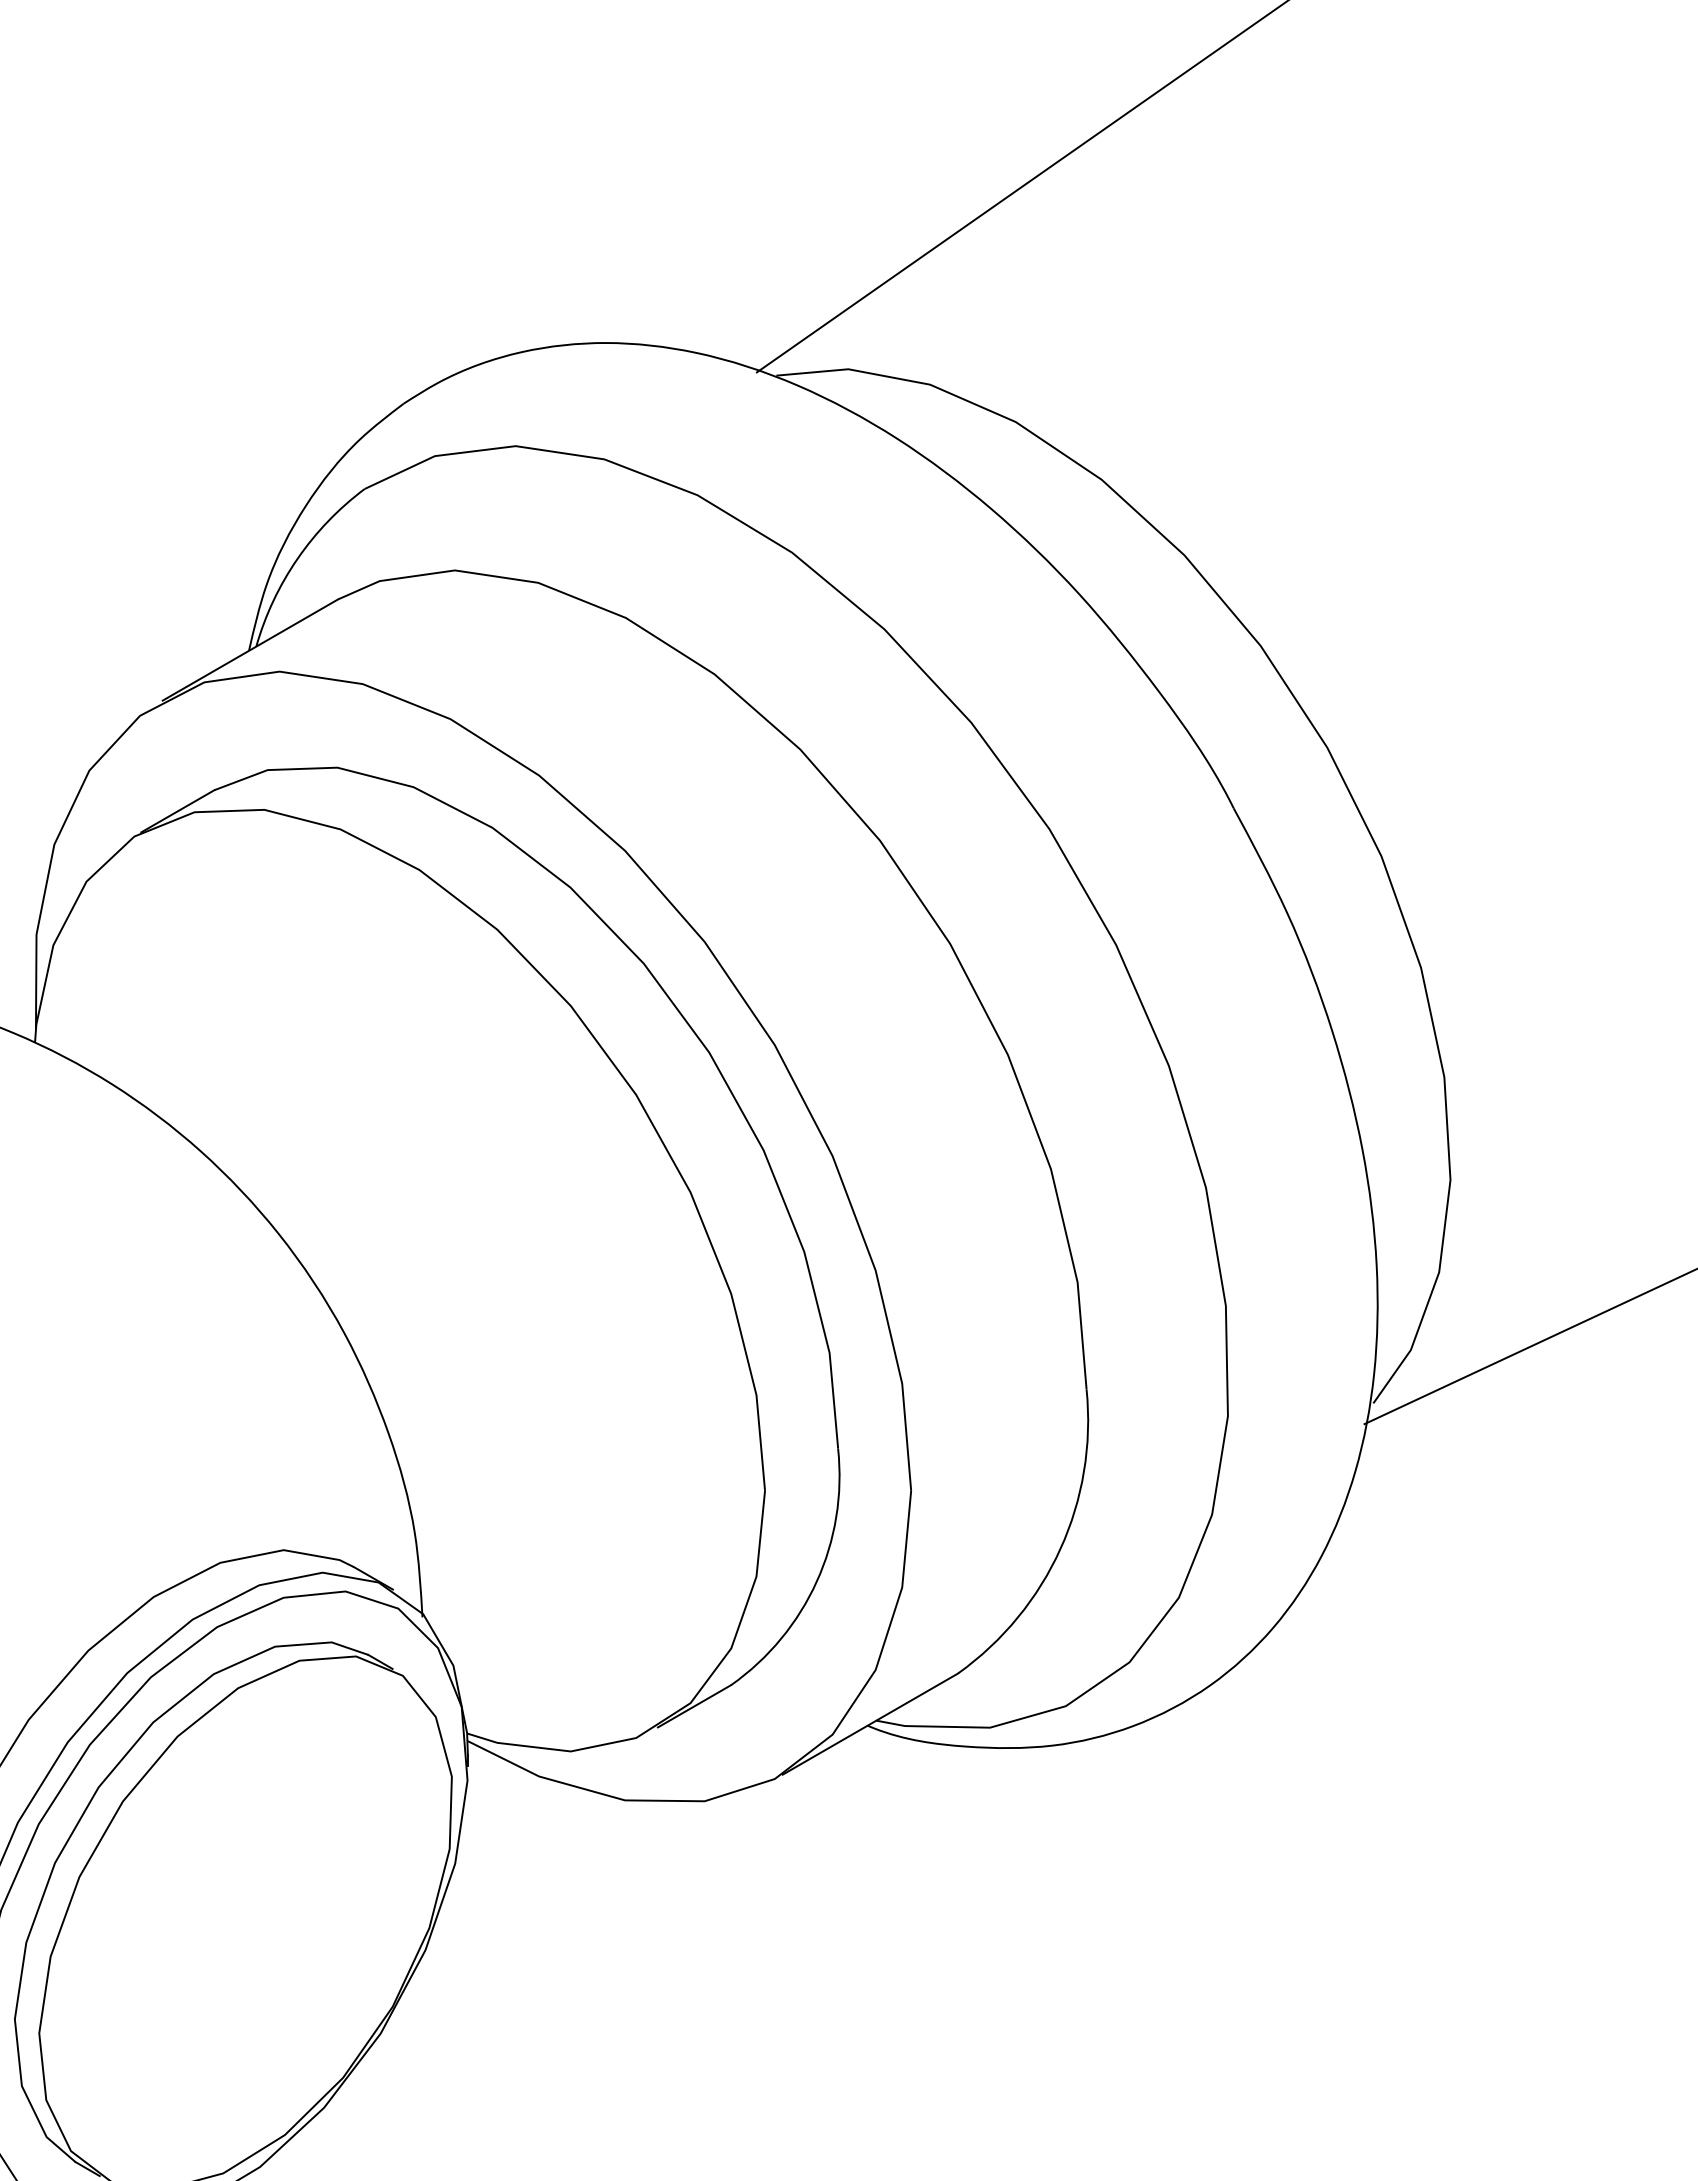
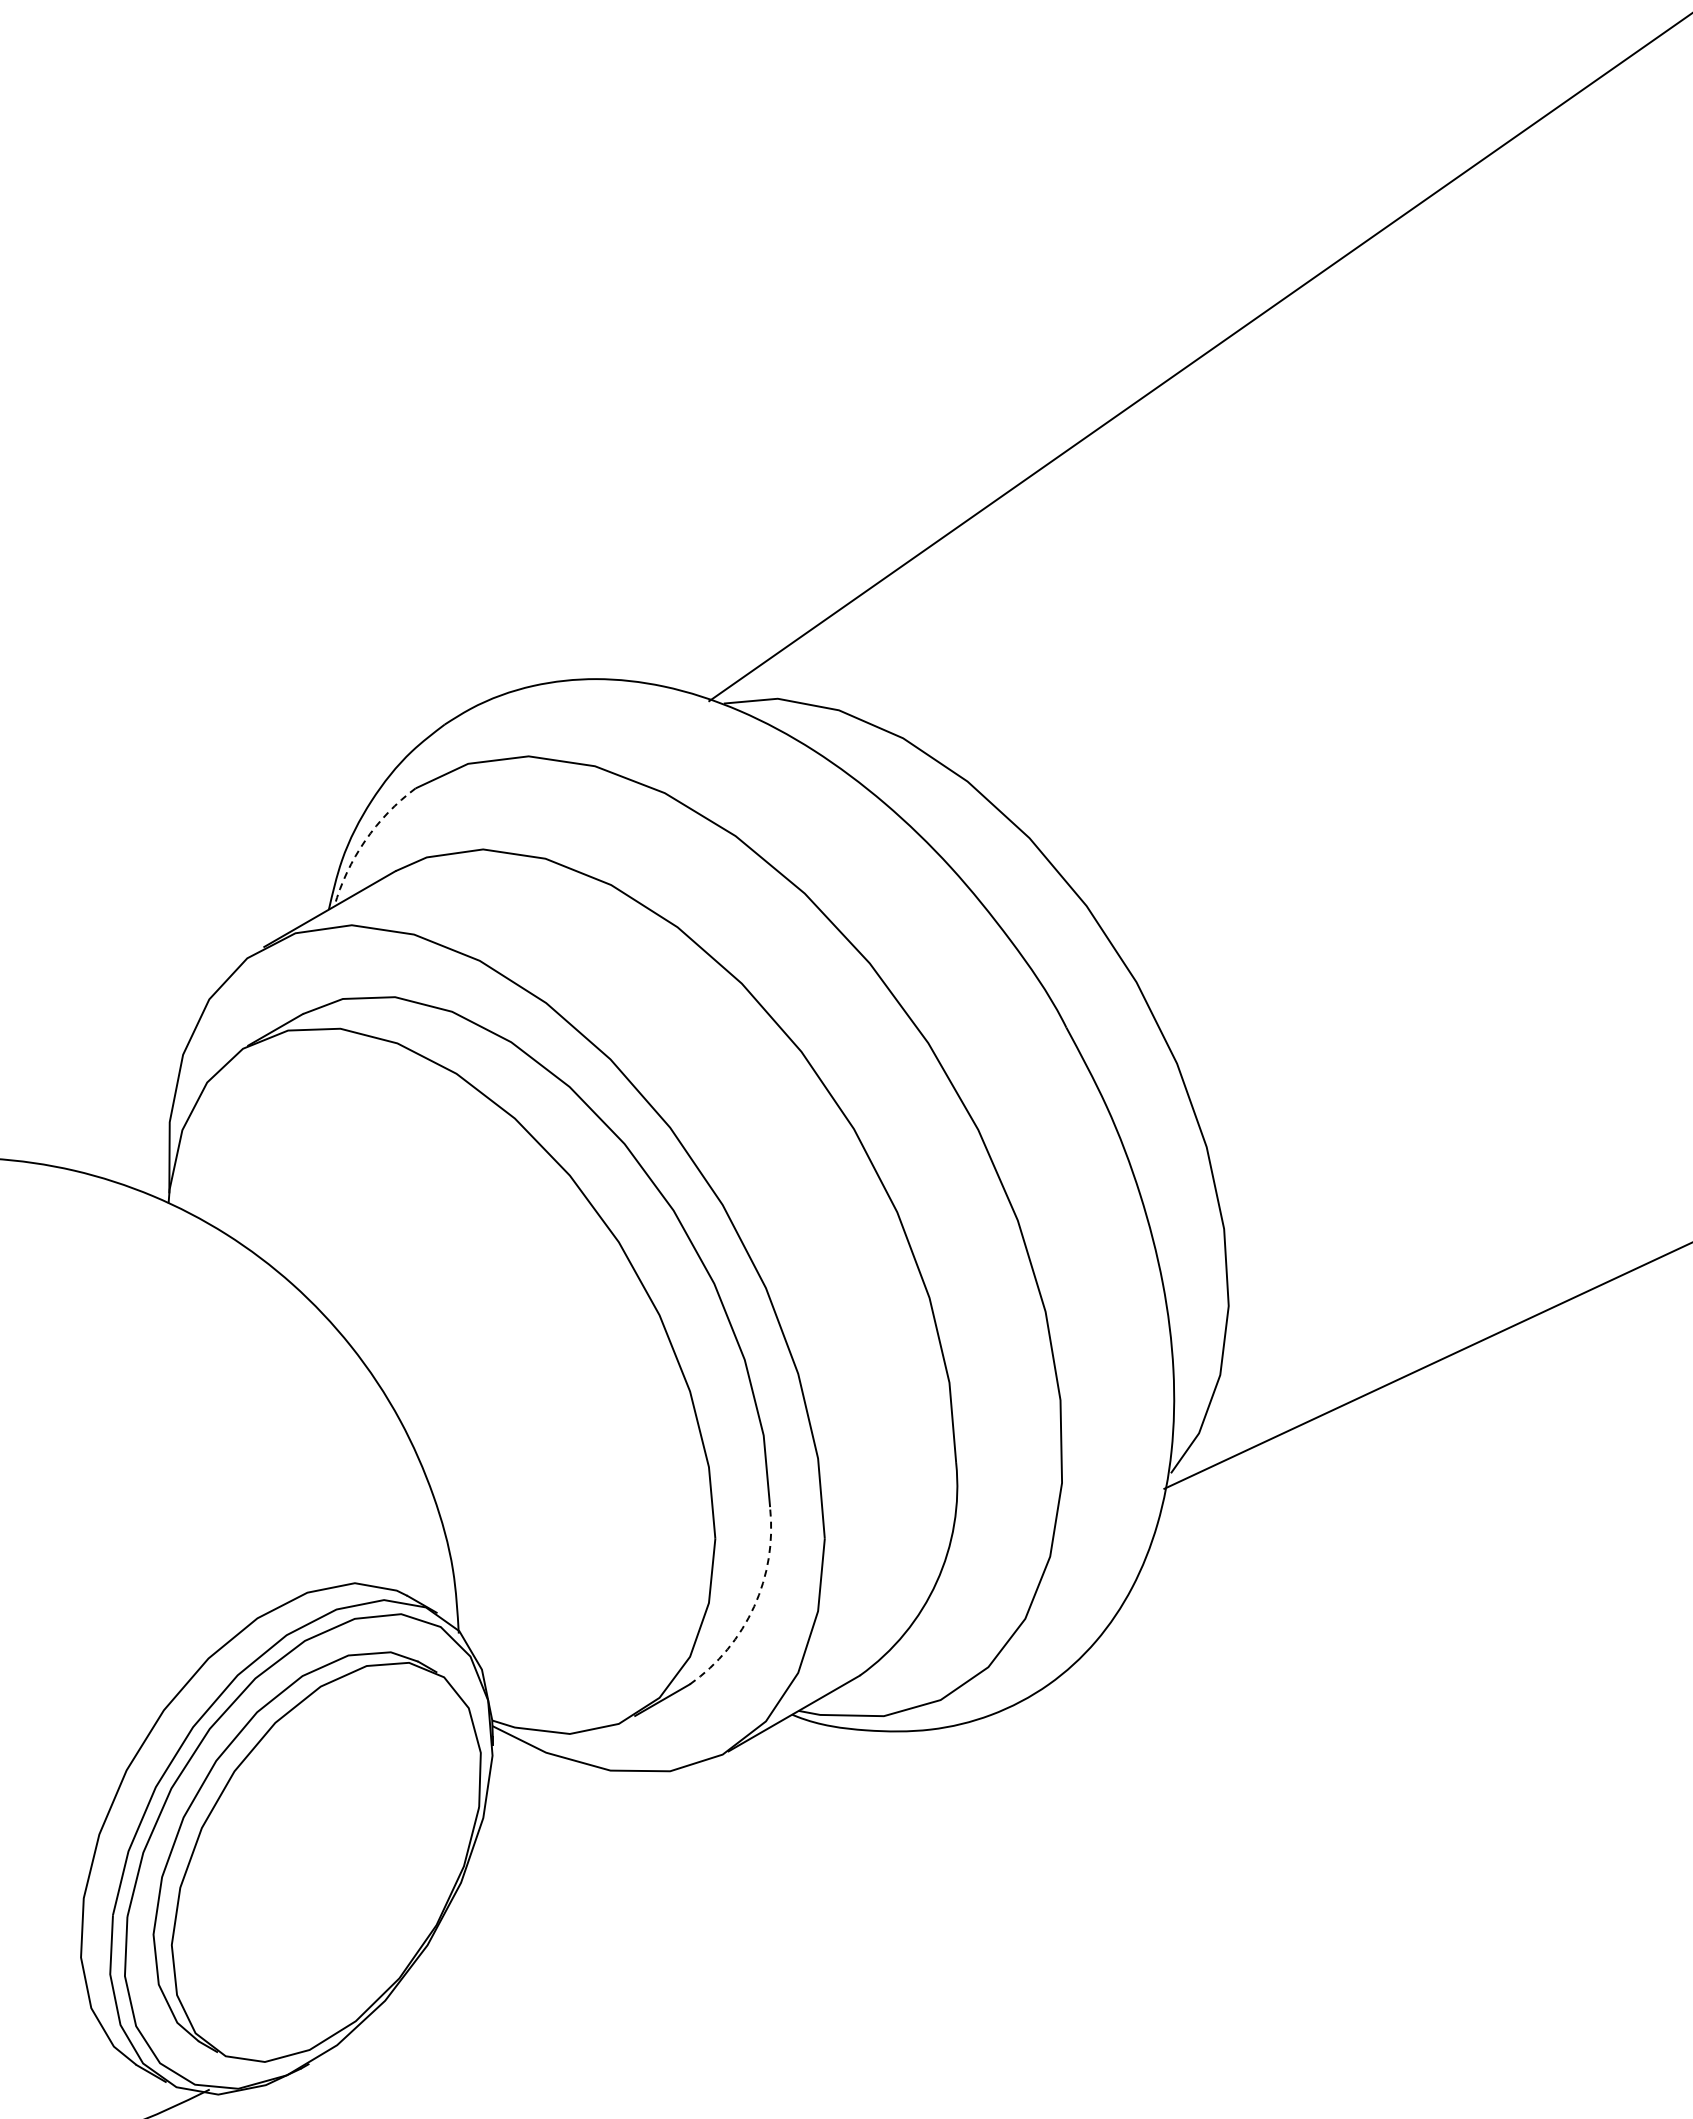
arc: (297, 558) -> (365, 840), solid -> dashed
arc: (817, 1581) -> (754, 1606), solid -> dashed

